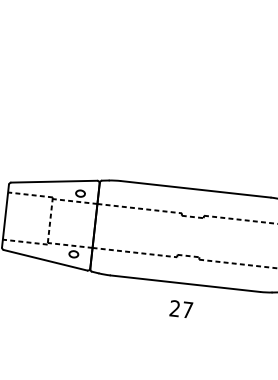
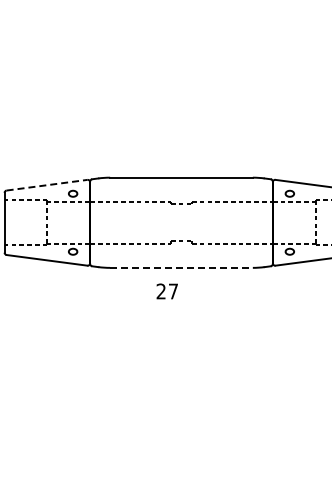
line: (54, 182) -> (47, 185), solid -> dashed
line: (185, 283) -> (181, 267), solid -> dashed
text: (180, 309) -> (166, 291), moved

